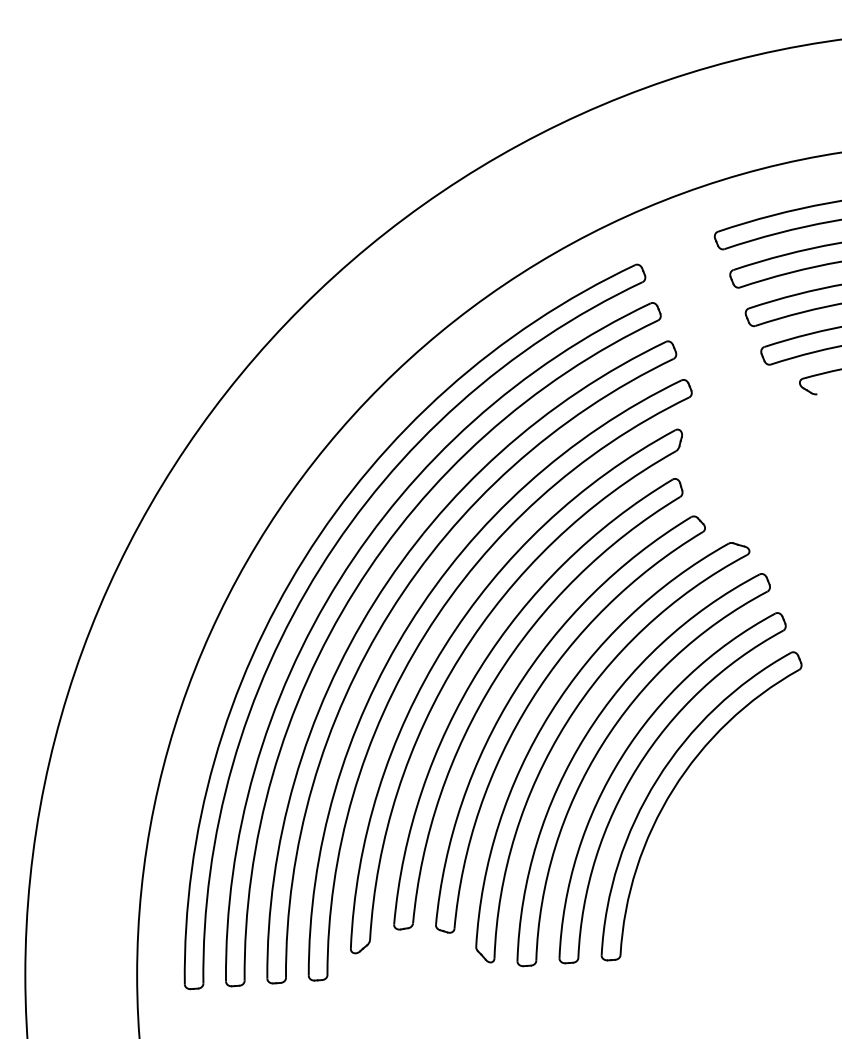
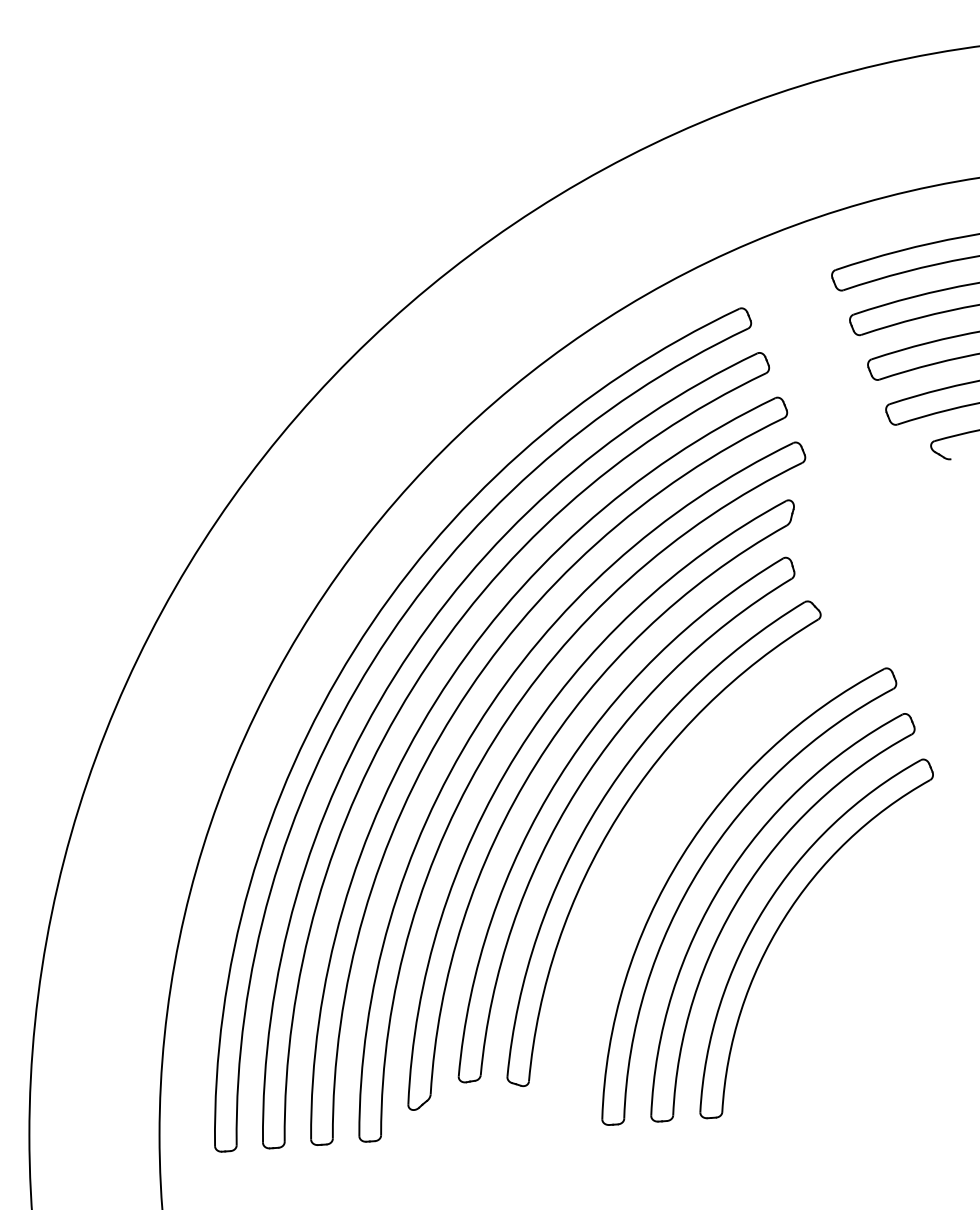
part: (567, 723) -> (660, 842), removed

